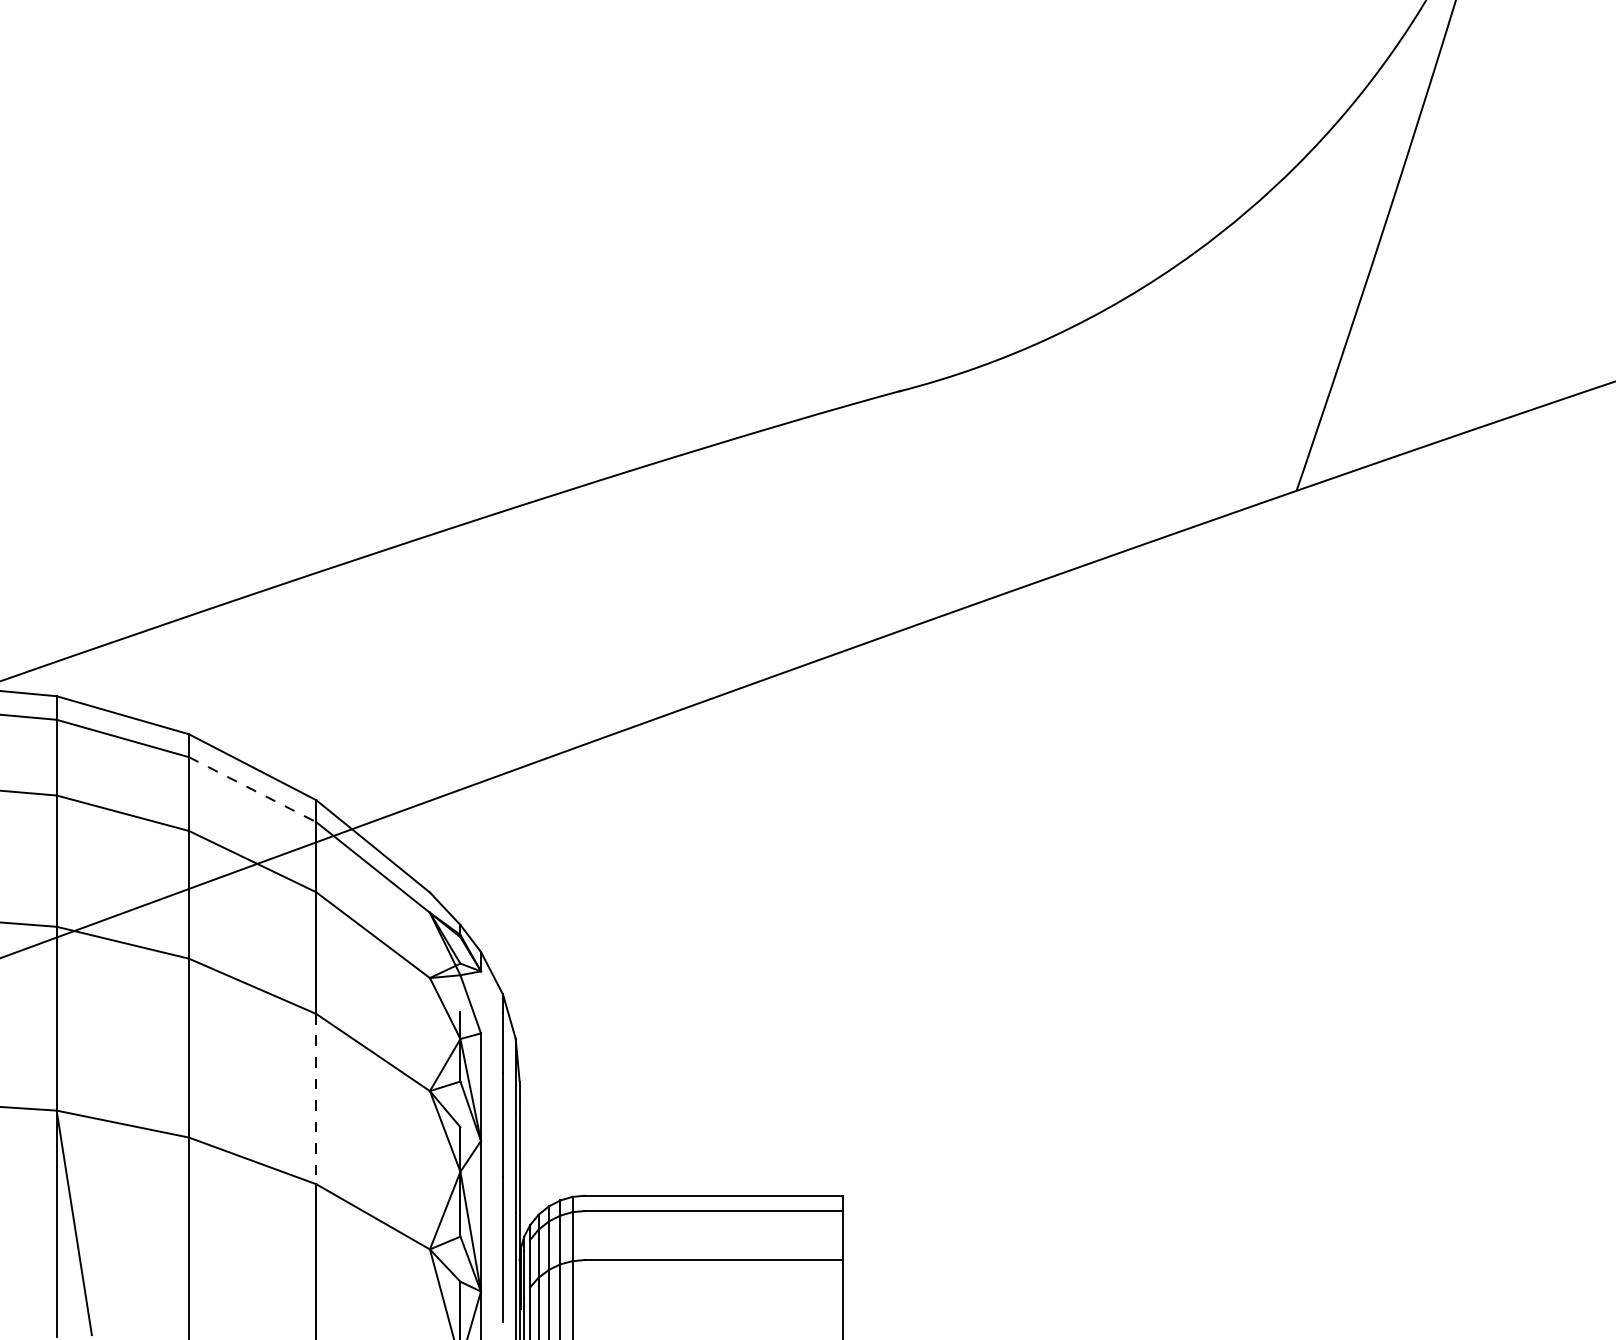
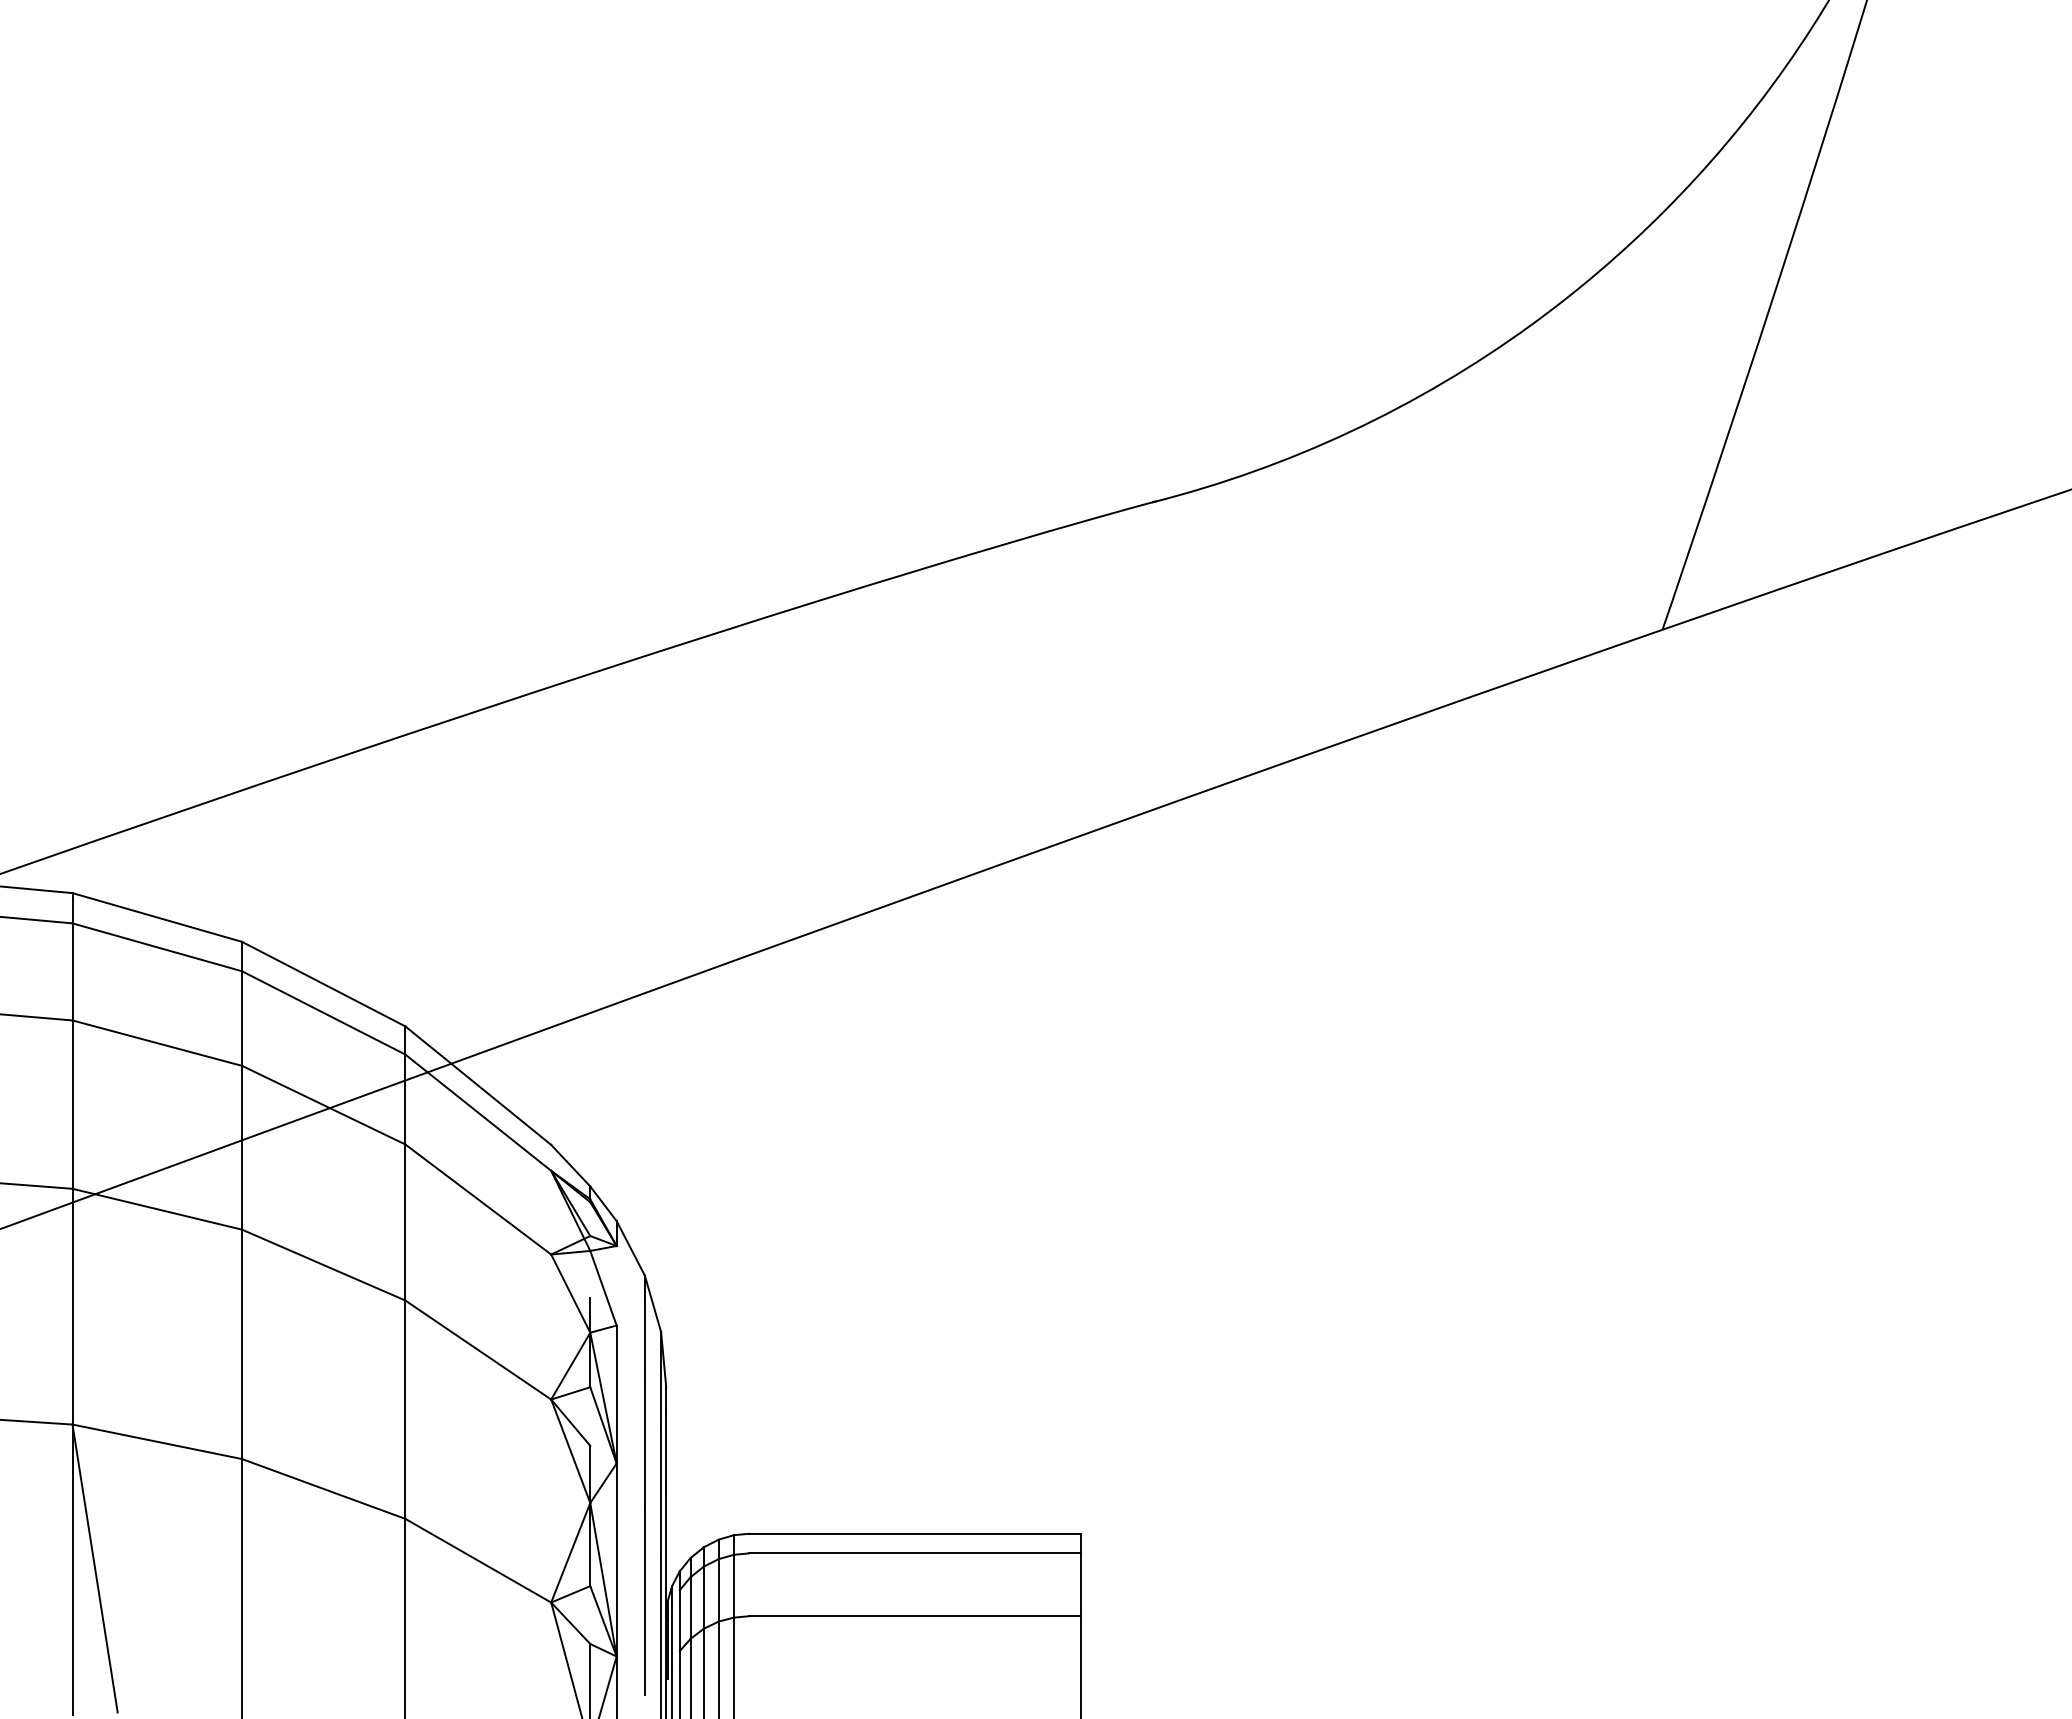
line: (252, 789) -> (323, 1012), dashed -> solid
line: (316, 1099) -> (405, 1410), dashed -> solid

